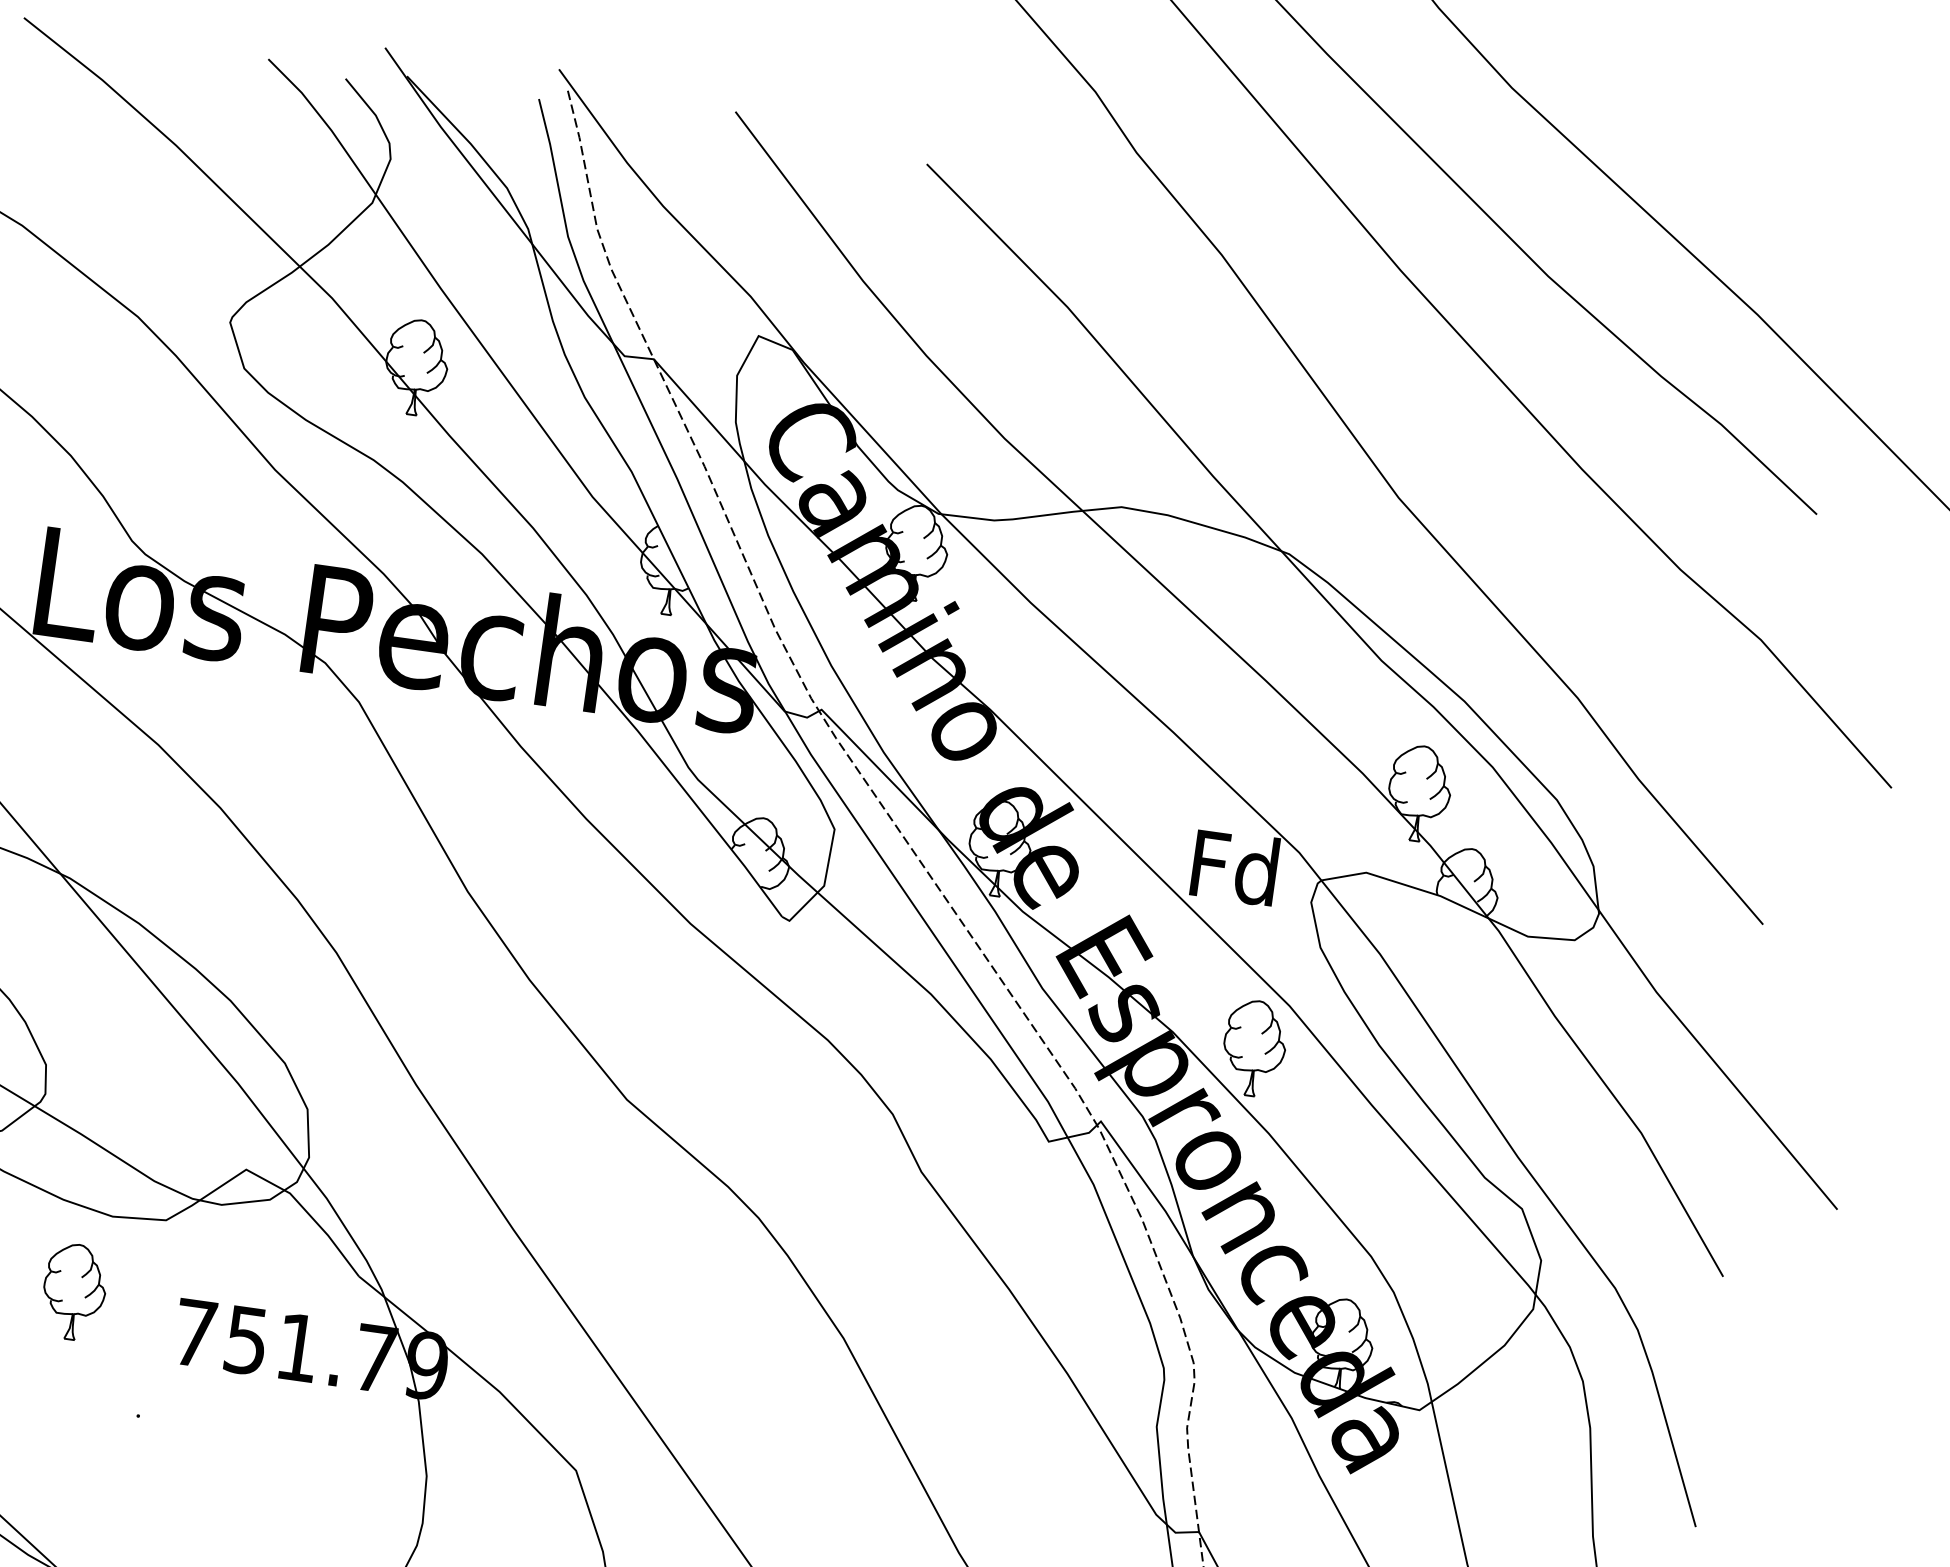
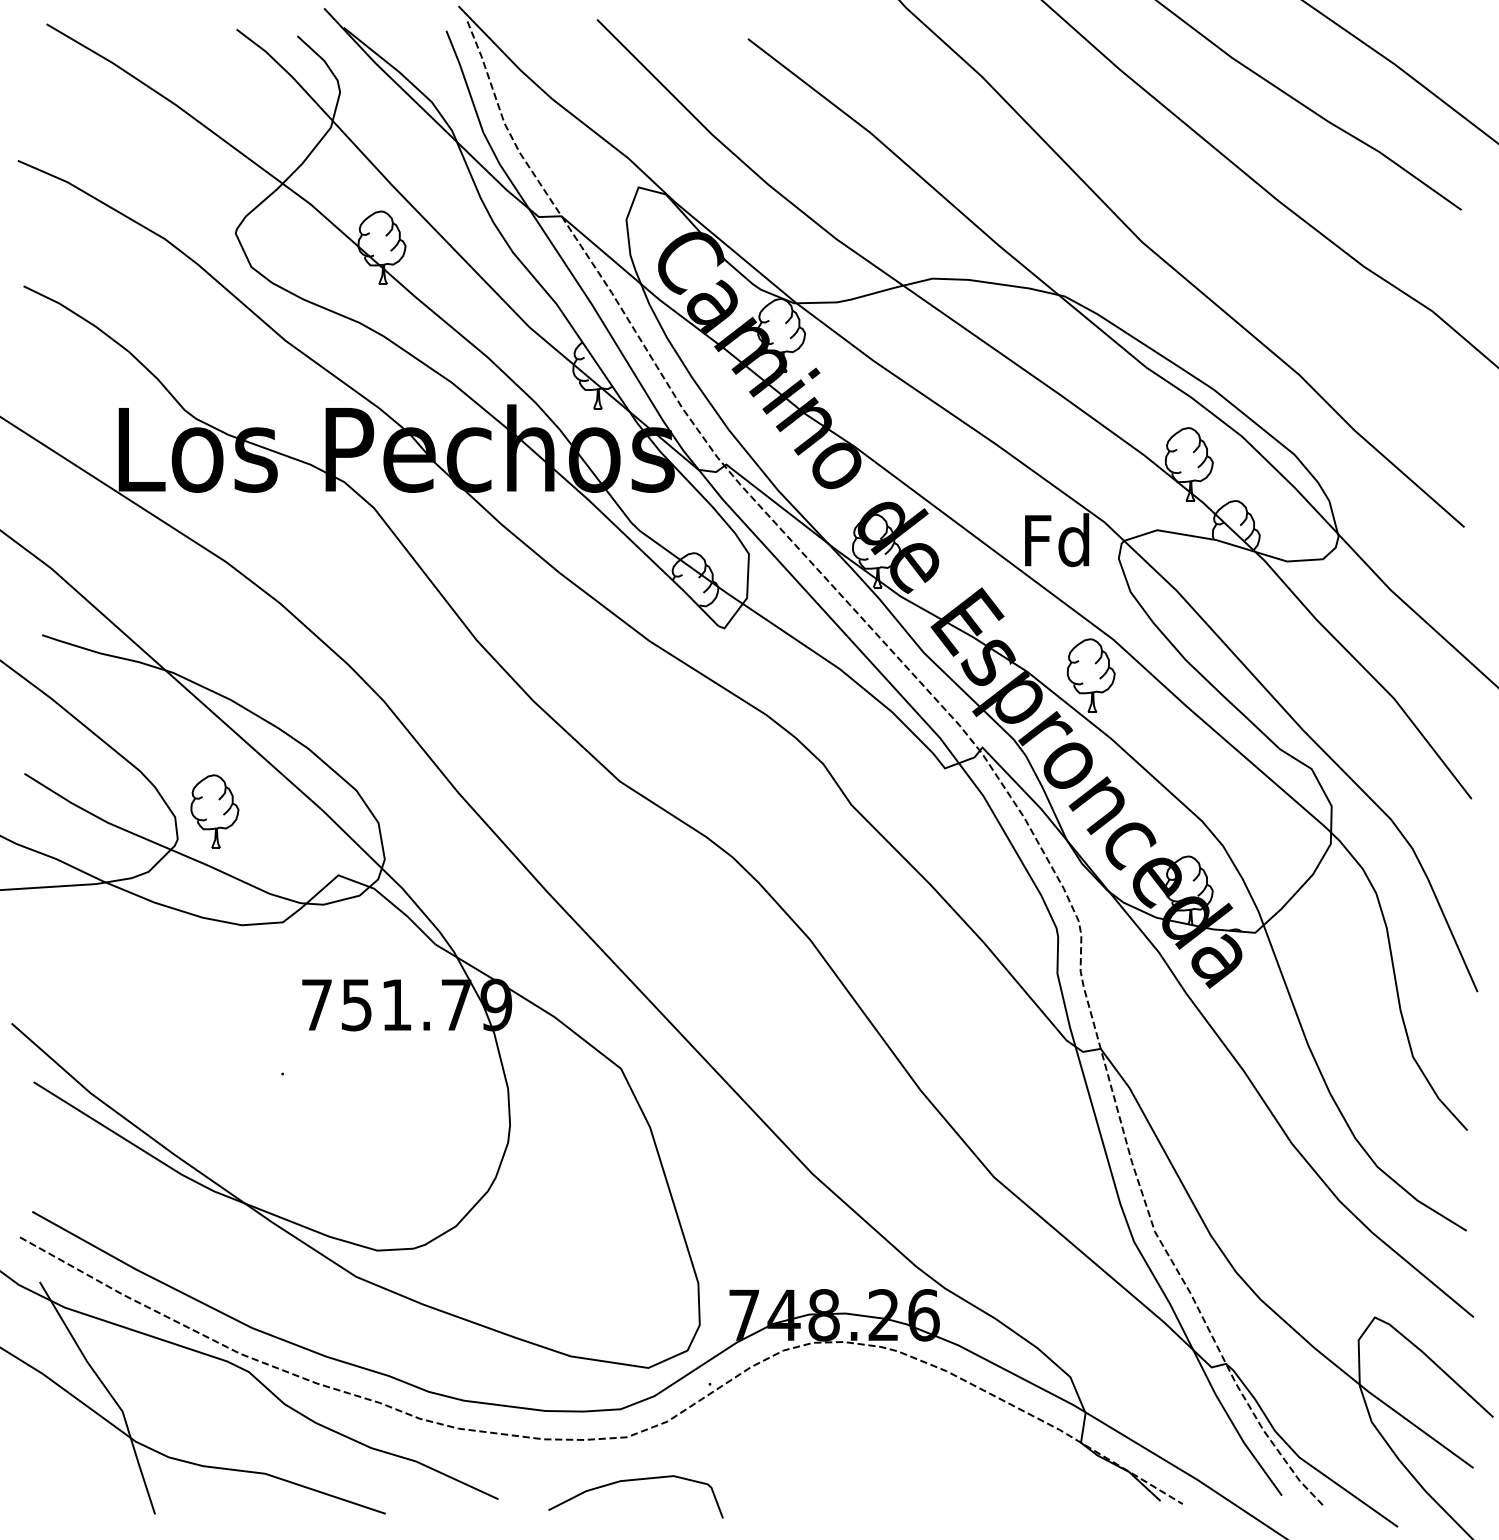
part: (73, 1291) -> (214, 811), moved

